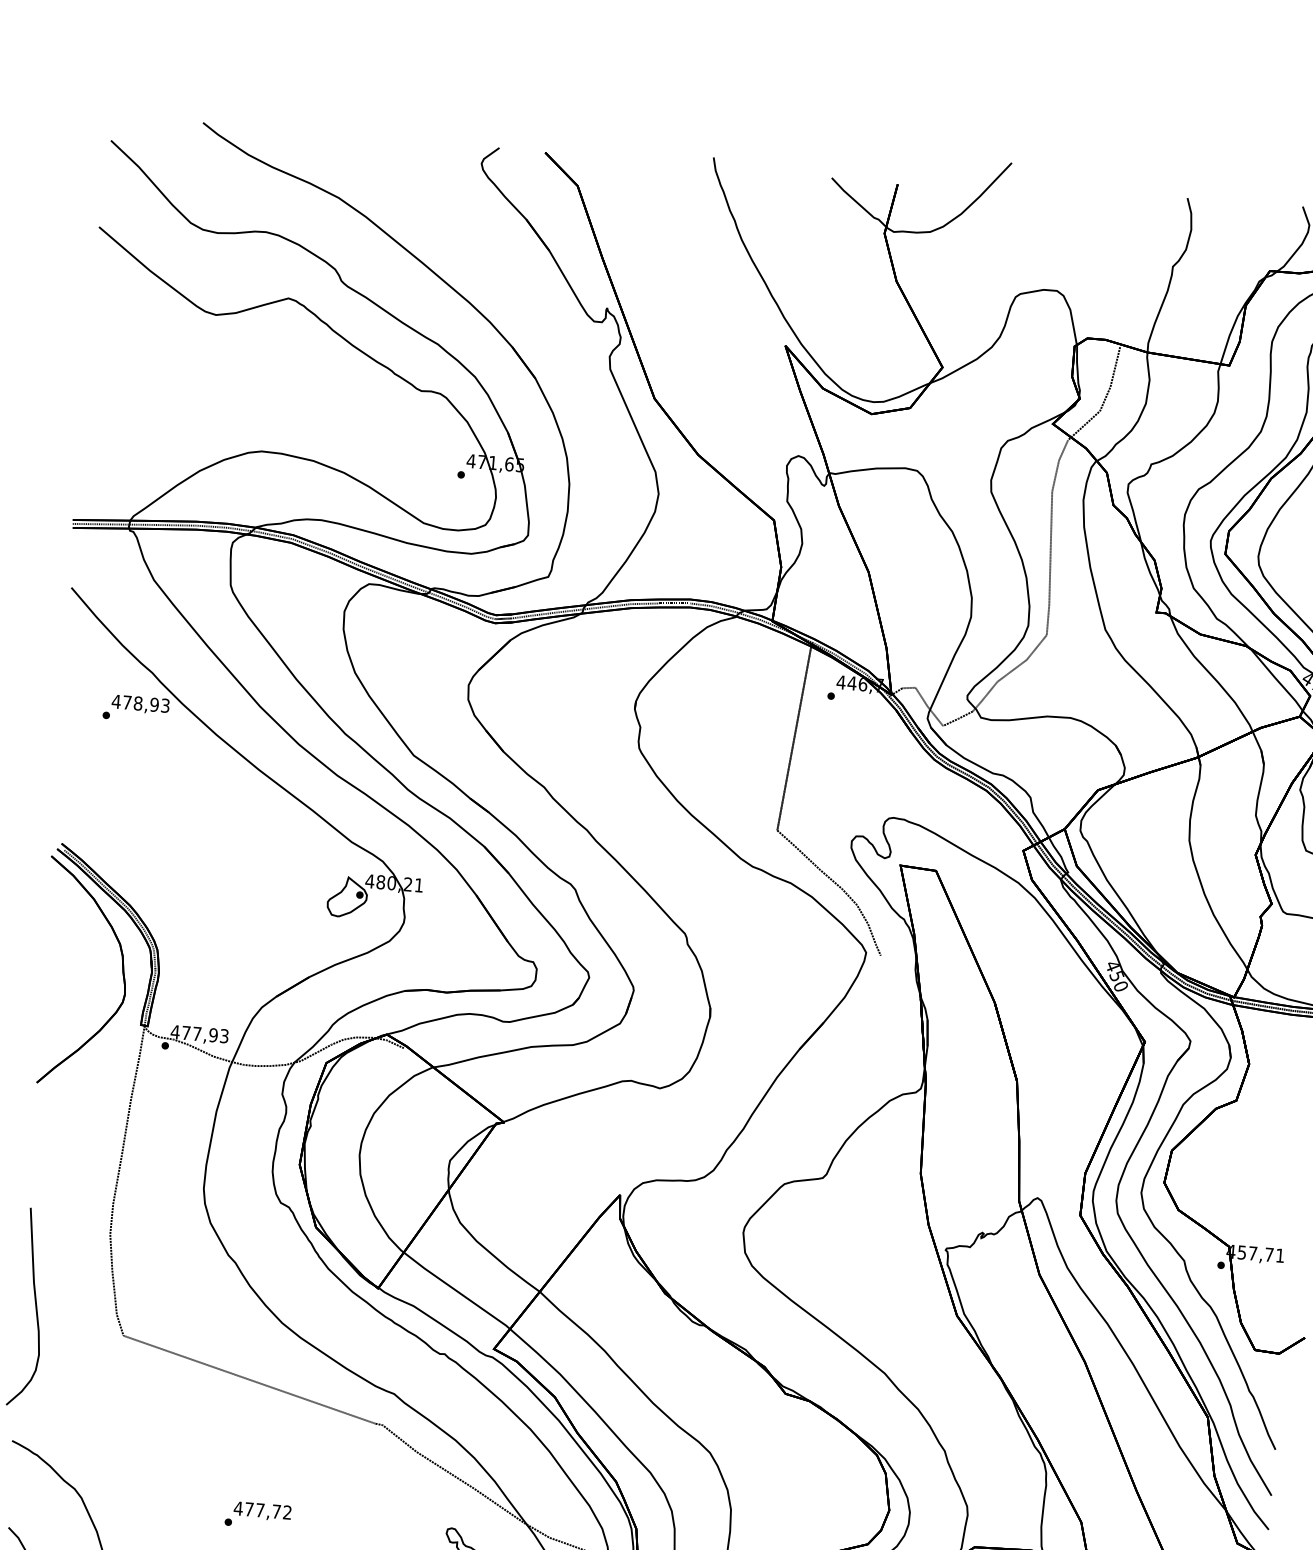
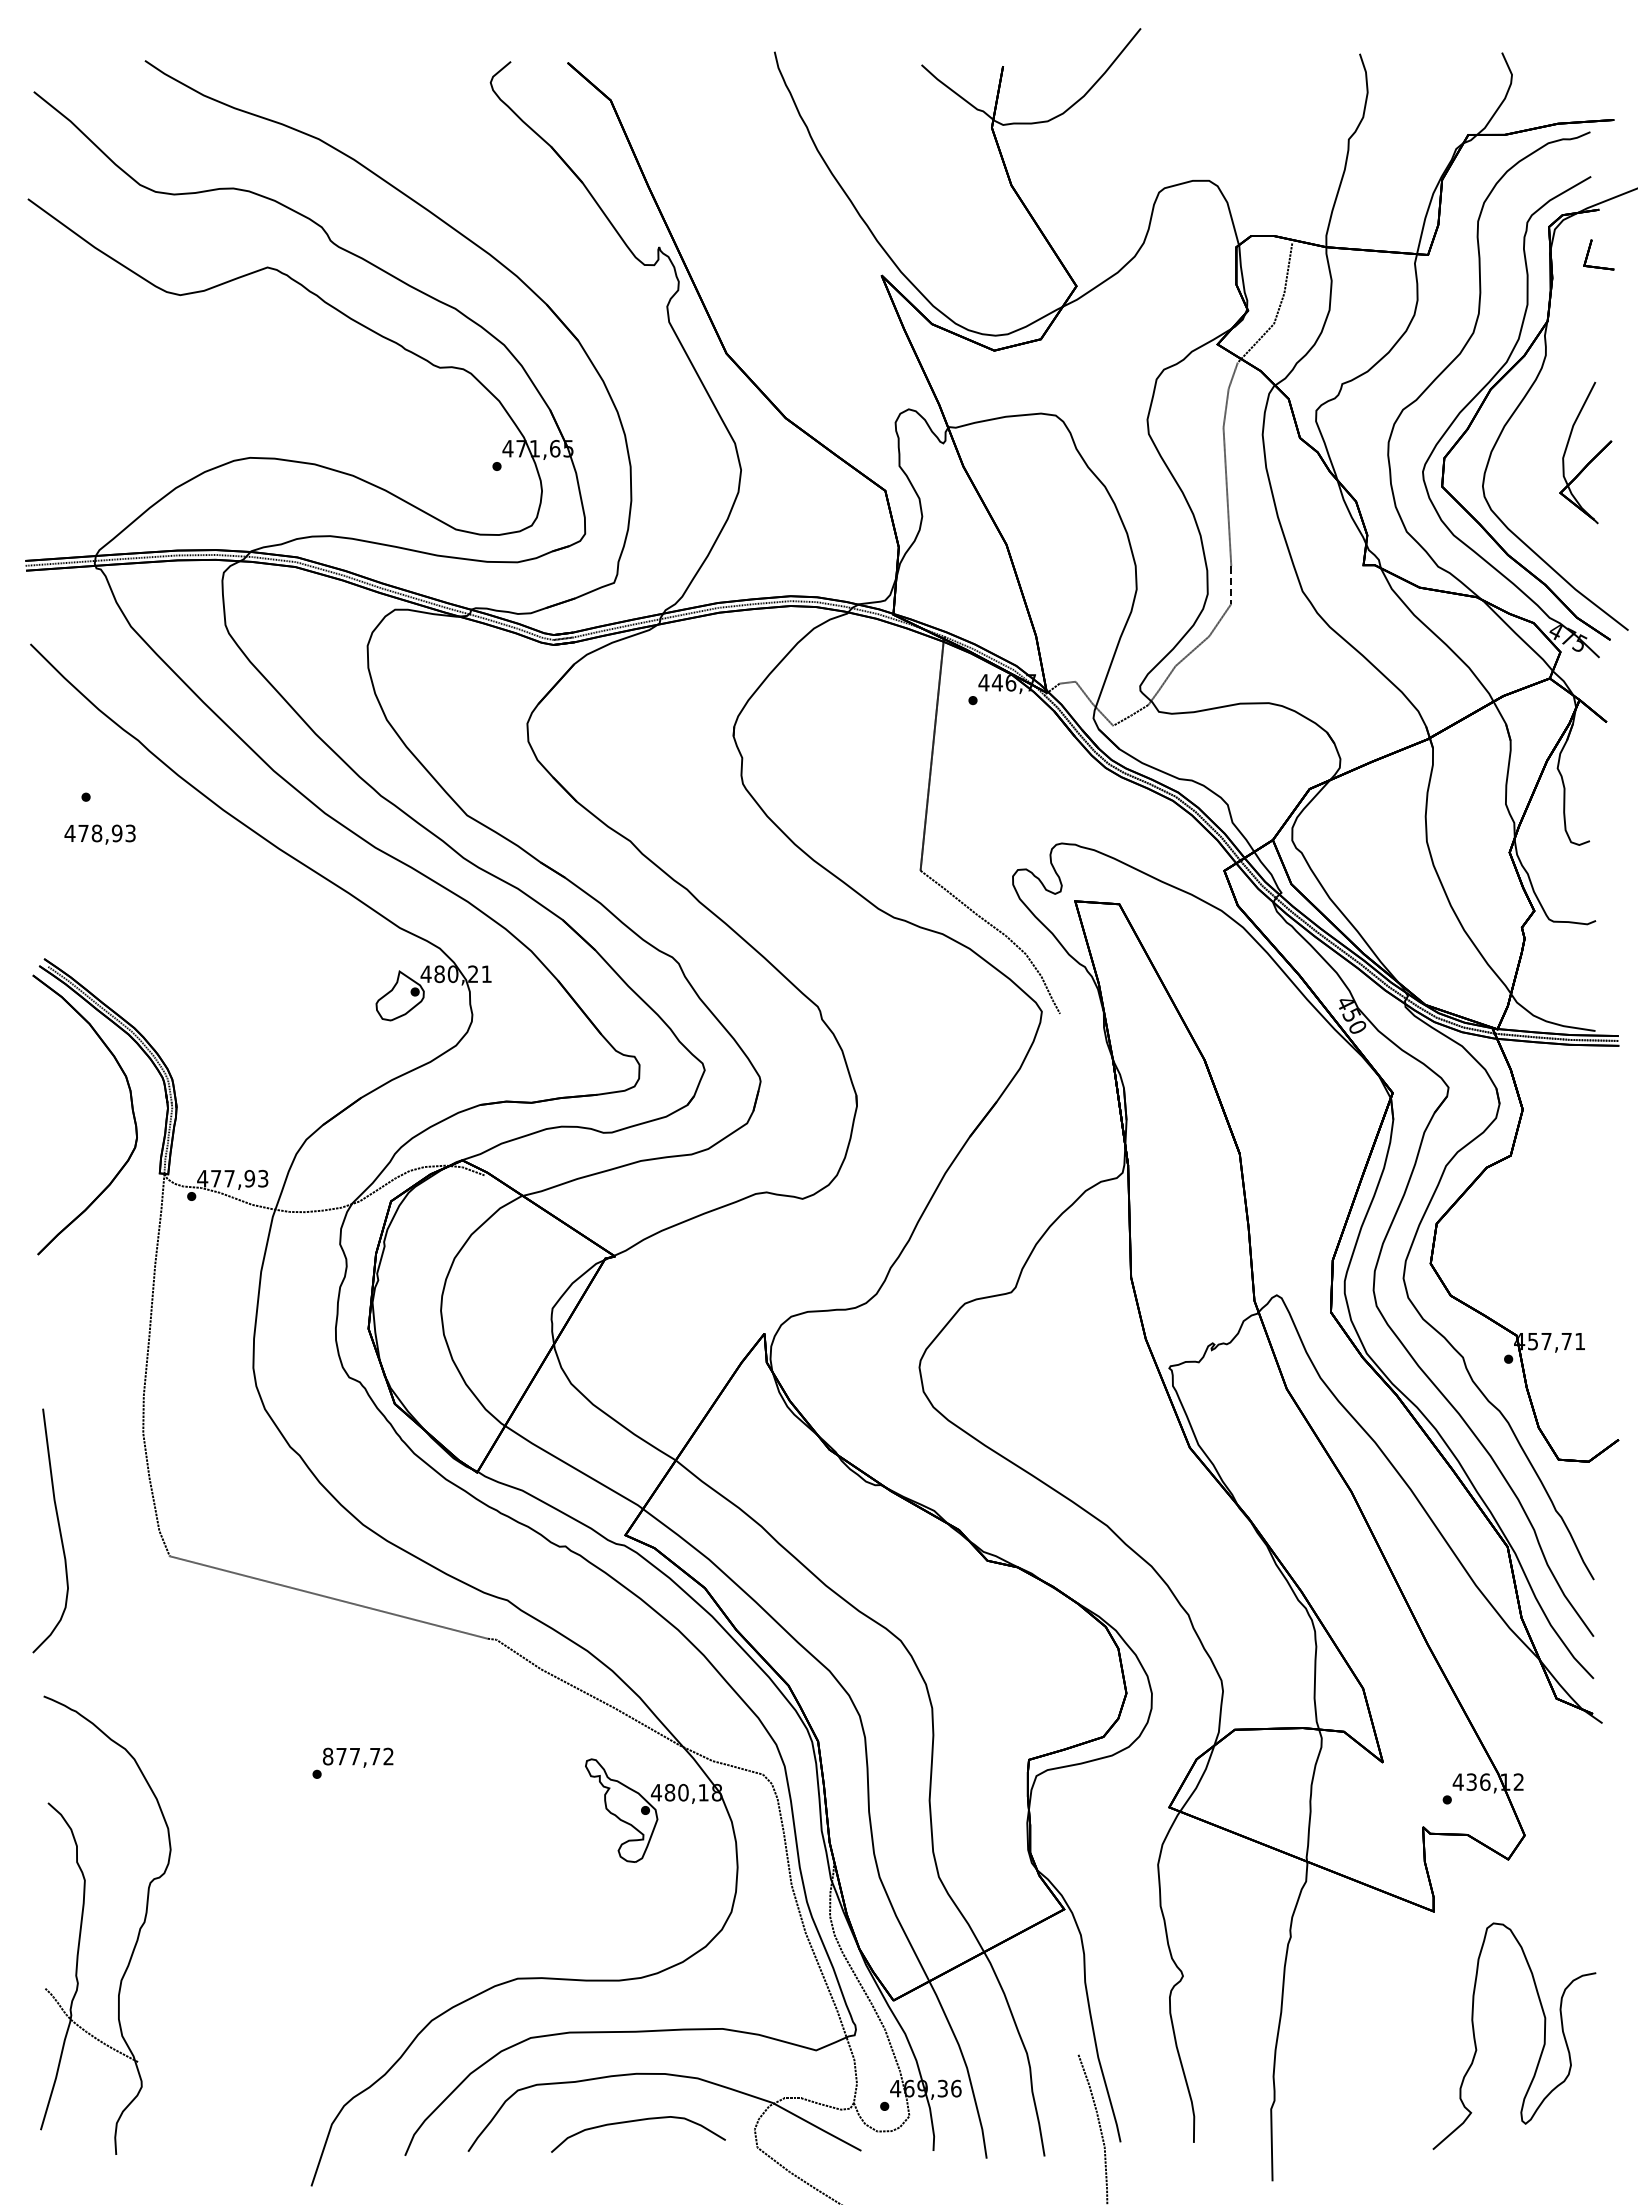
text: (140, 704) -> (99, 834), moved
text: (237, 1508) -> (327, 1756), 477,72 -> 877,72

